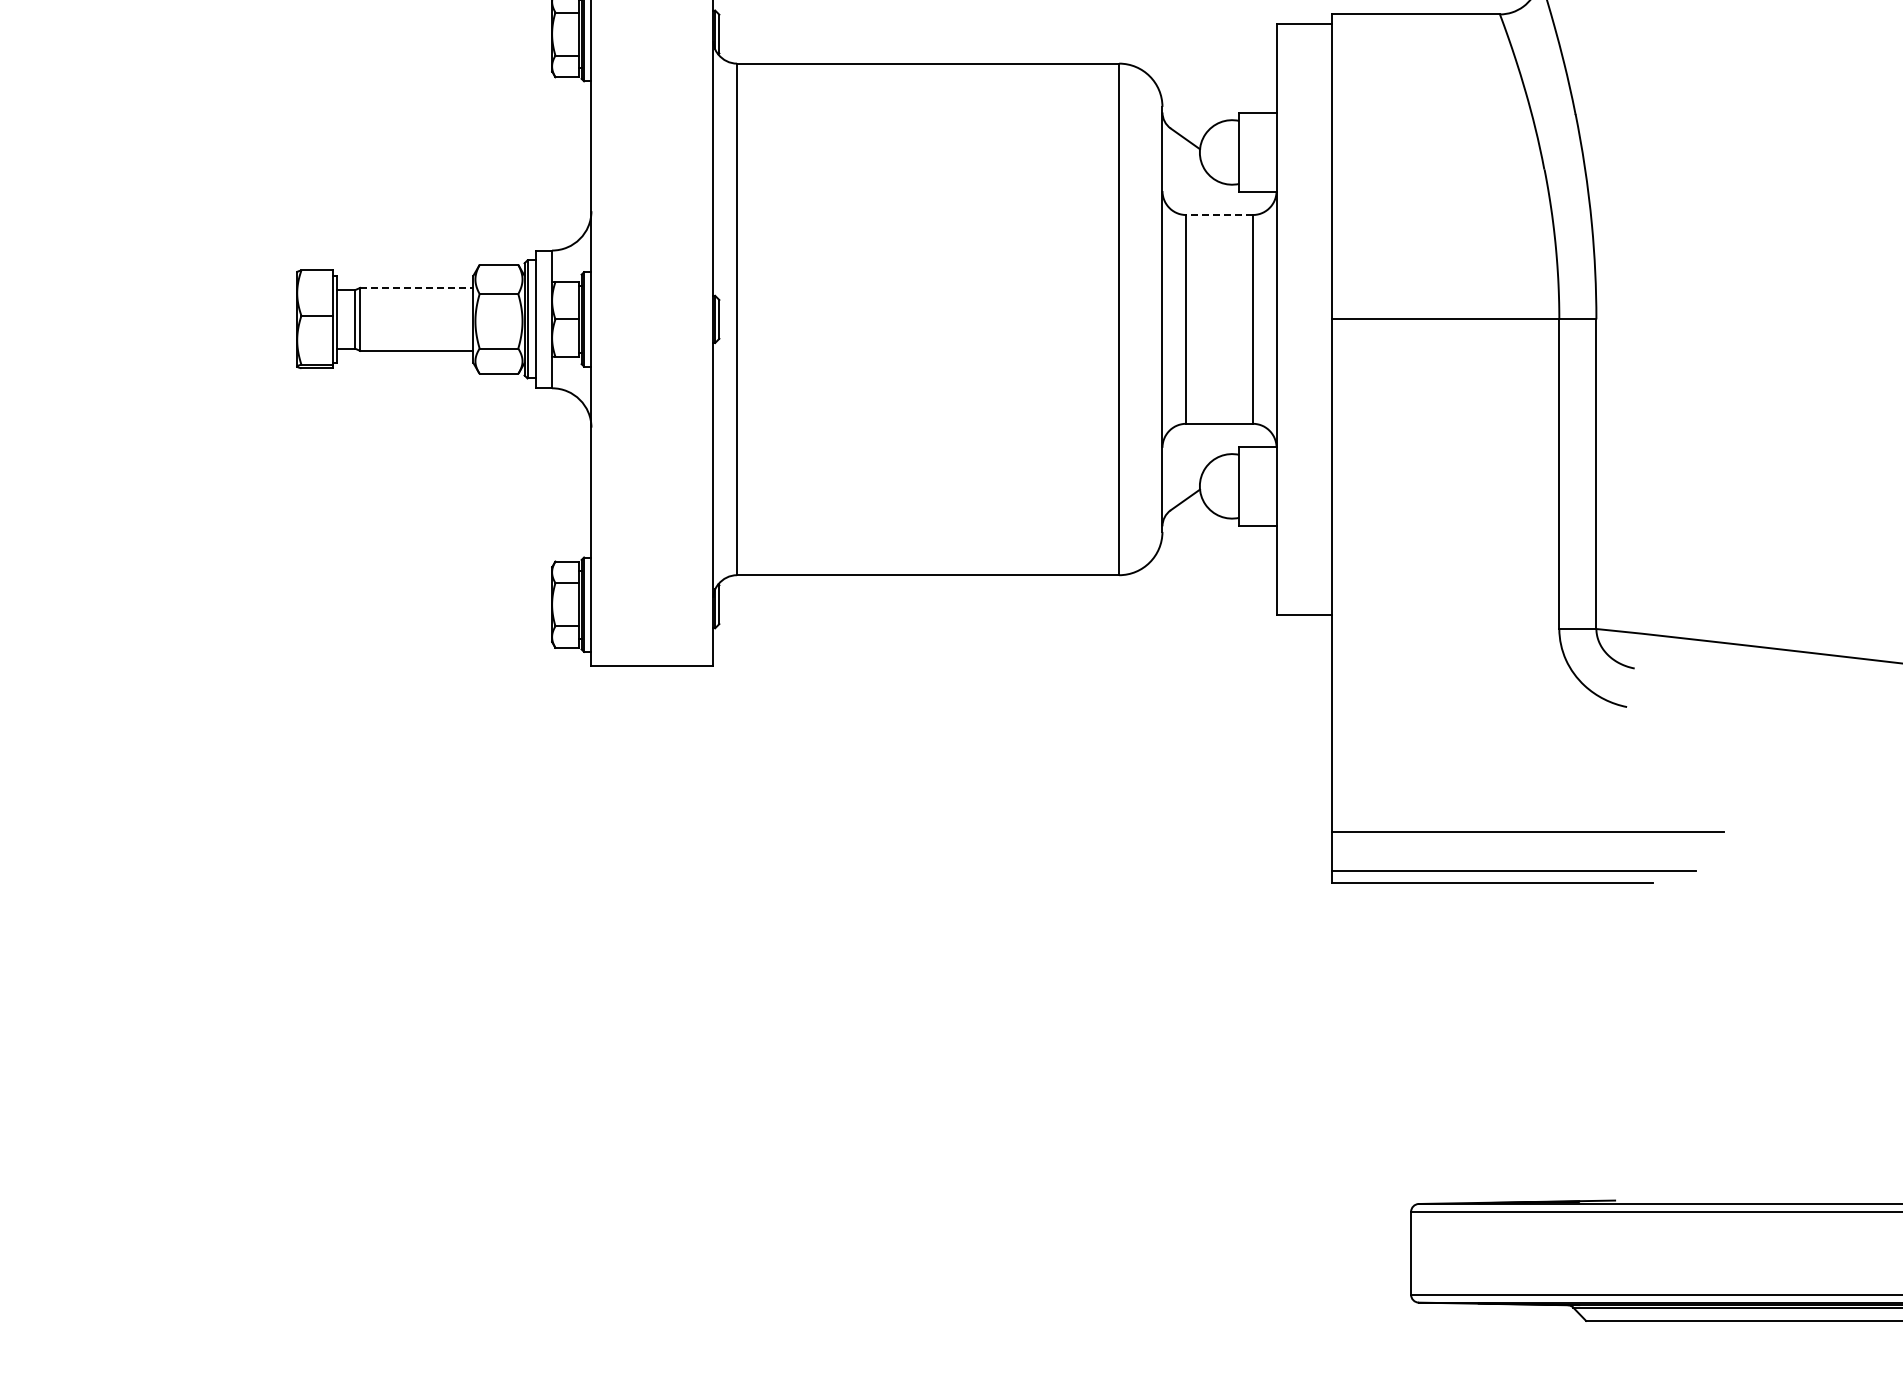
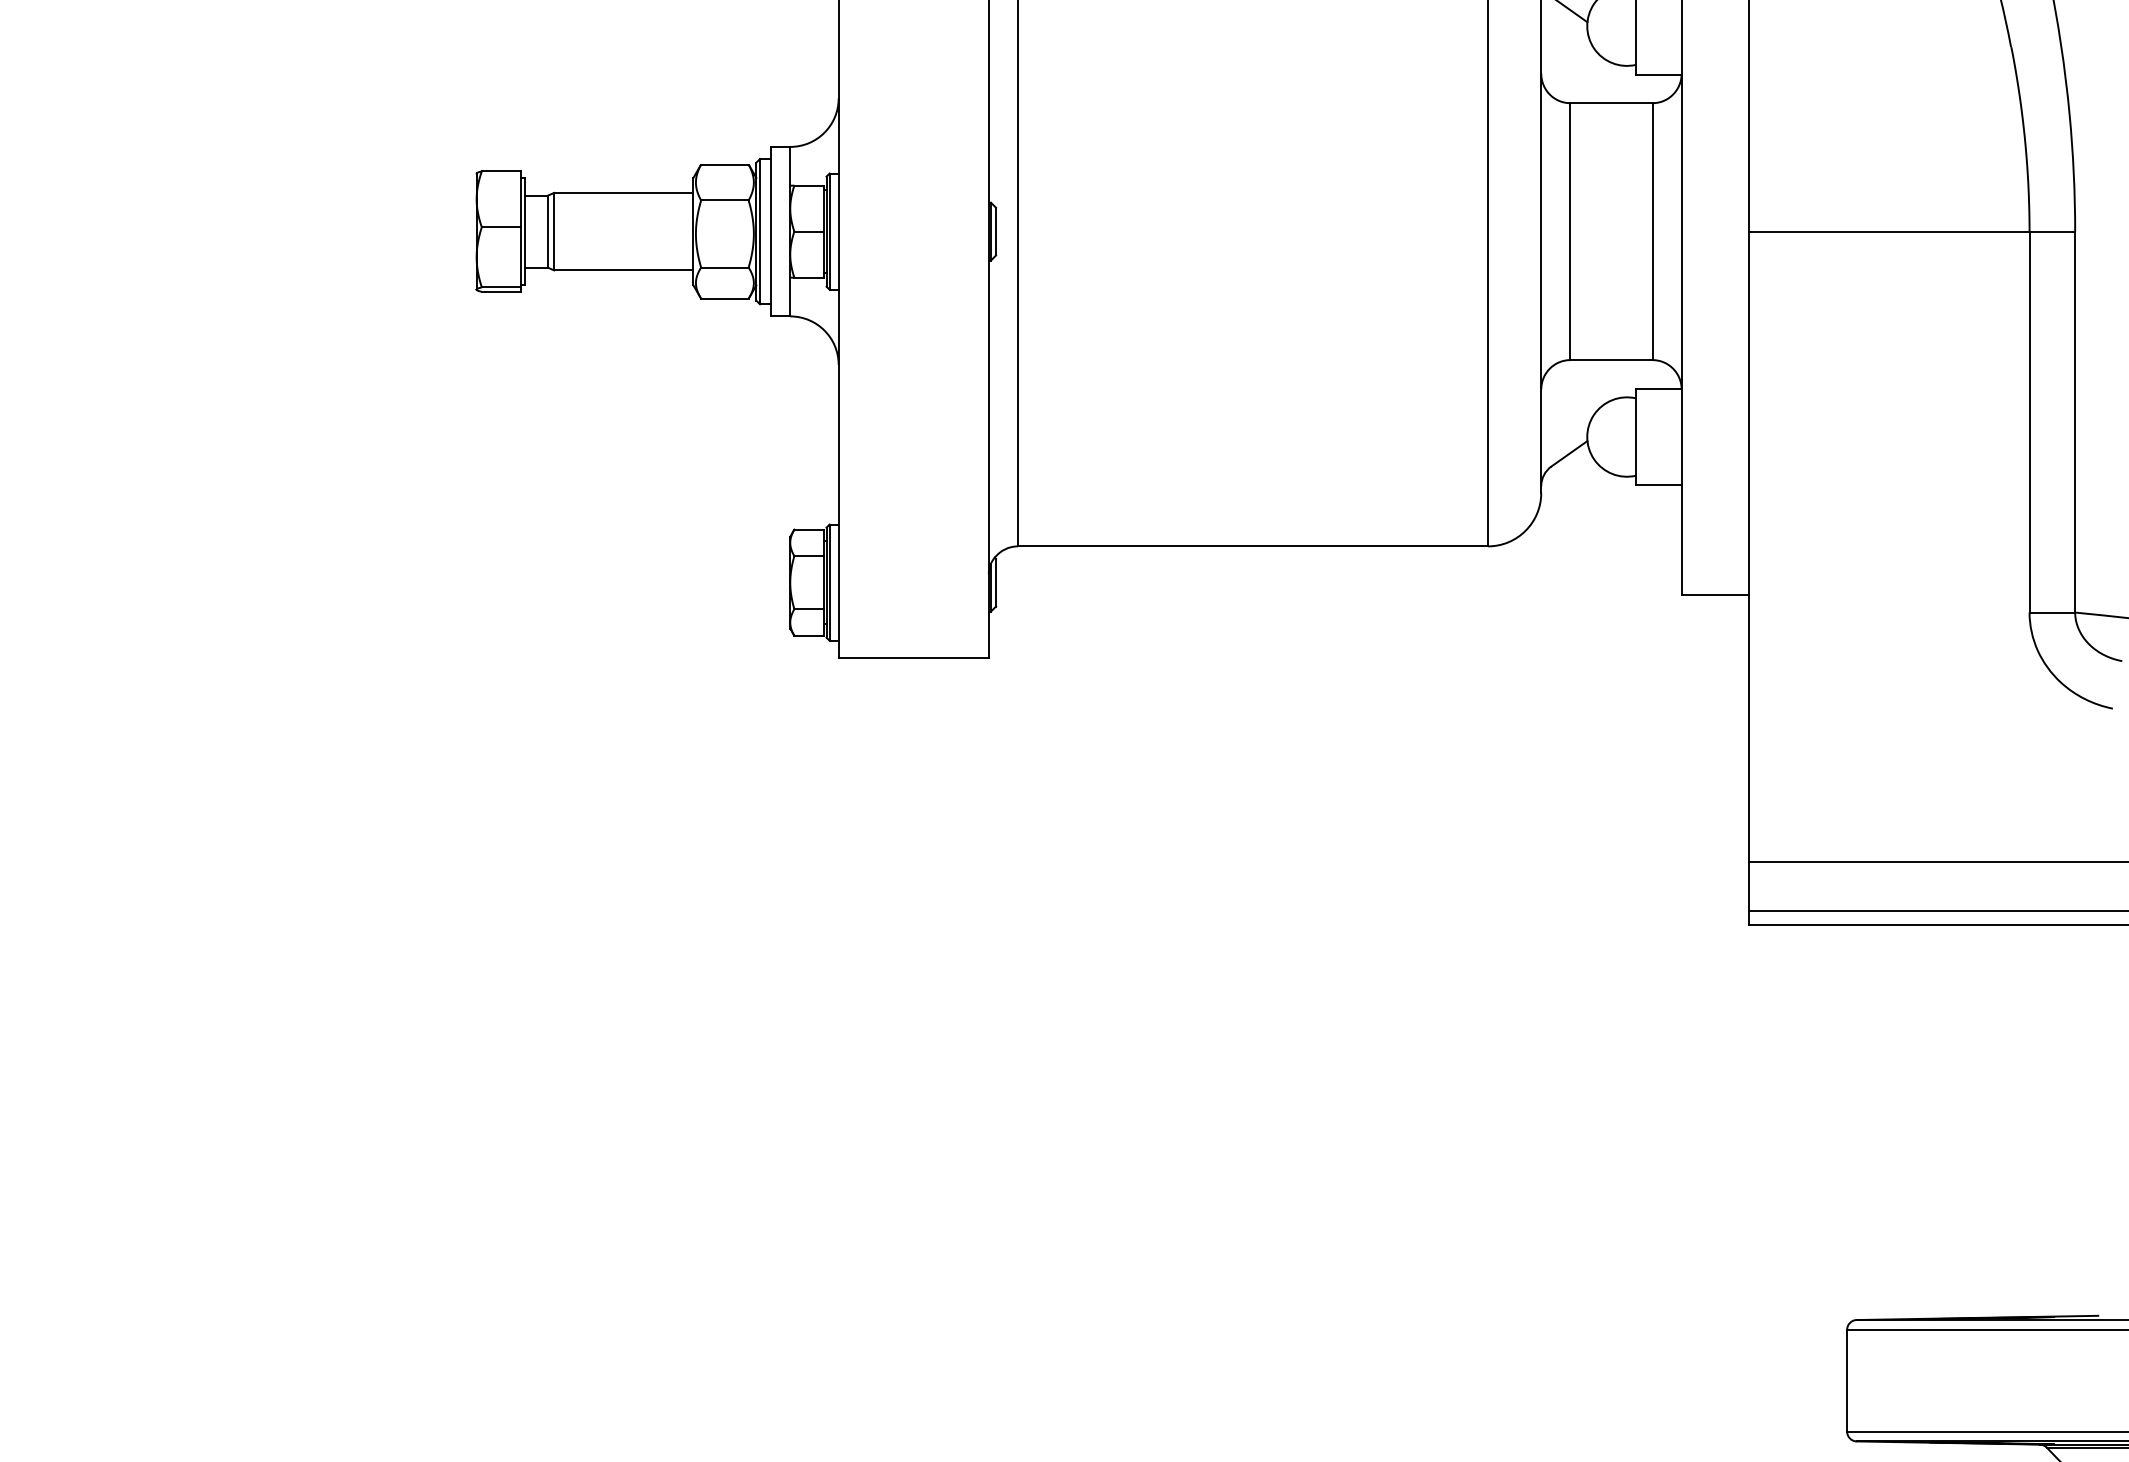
line: (1219, 214) -> (1611, 102), dashed -> solid
line: (416, 287) -> (623, 192), dashed -> solid

